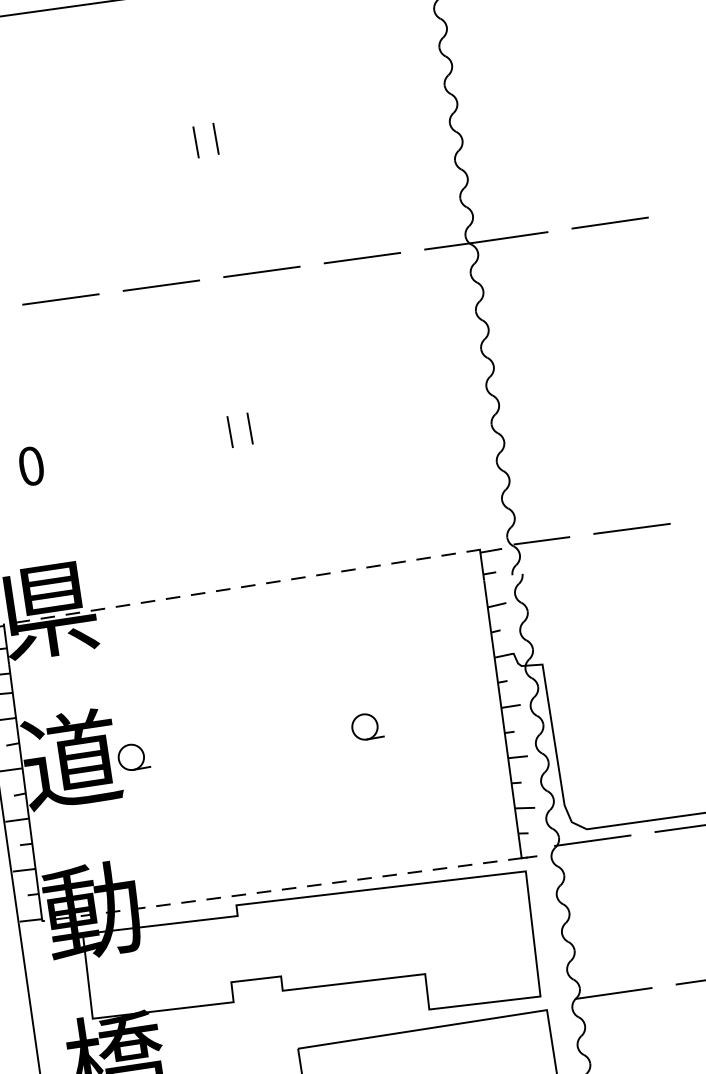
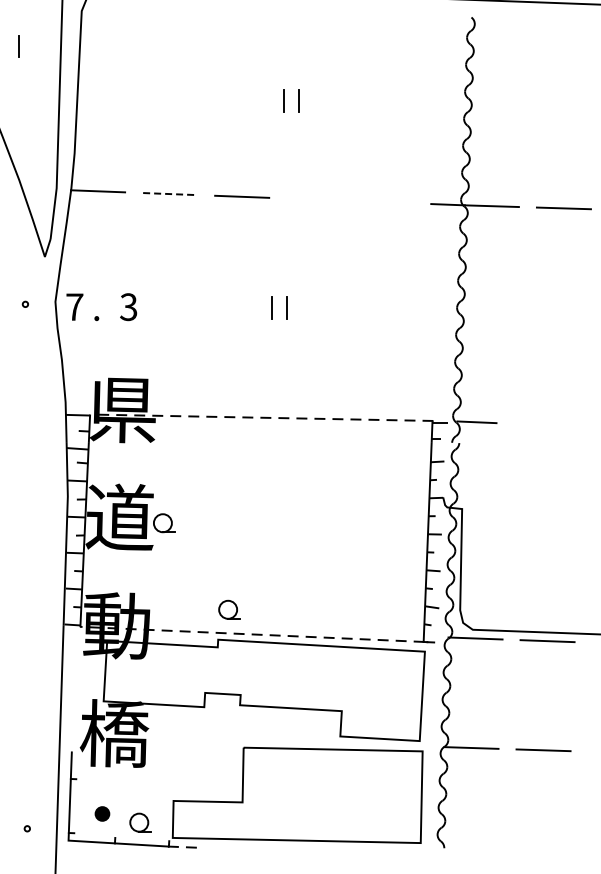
line: (362, 258) -> (386, 202), removed
line: (262, 271) -> (314, 199), removed
line: (61, 299) -> (170, 194), solid -> dashed
text: (30, 466) -> (128, 307), 0 -> 3
line: (631, 528) -> (541, 424), removed
part: (366, 726) -> (229, 609), moved

